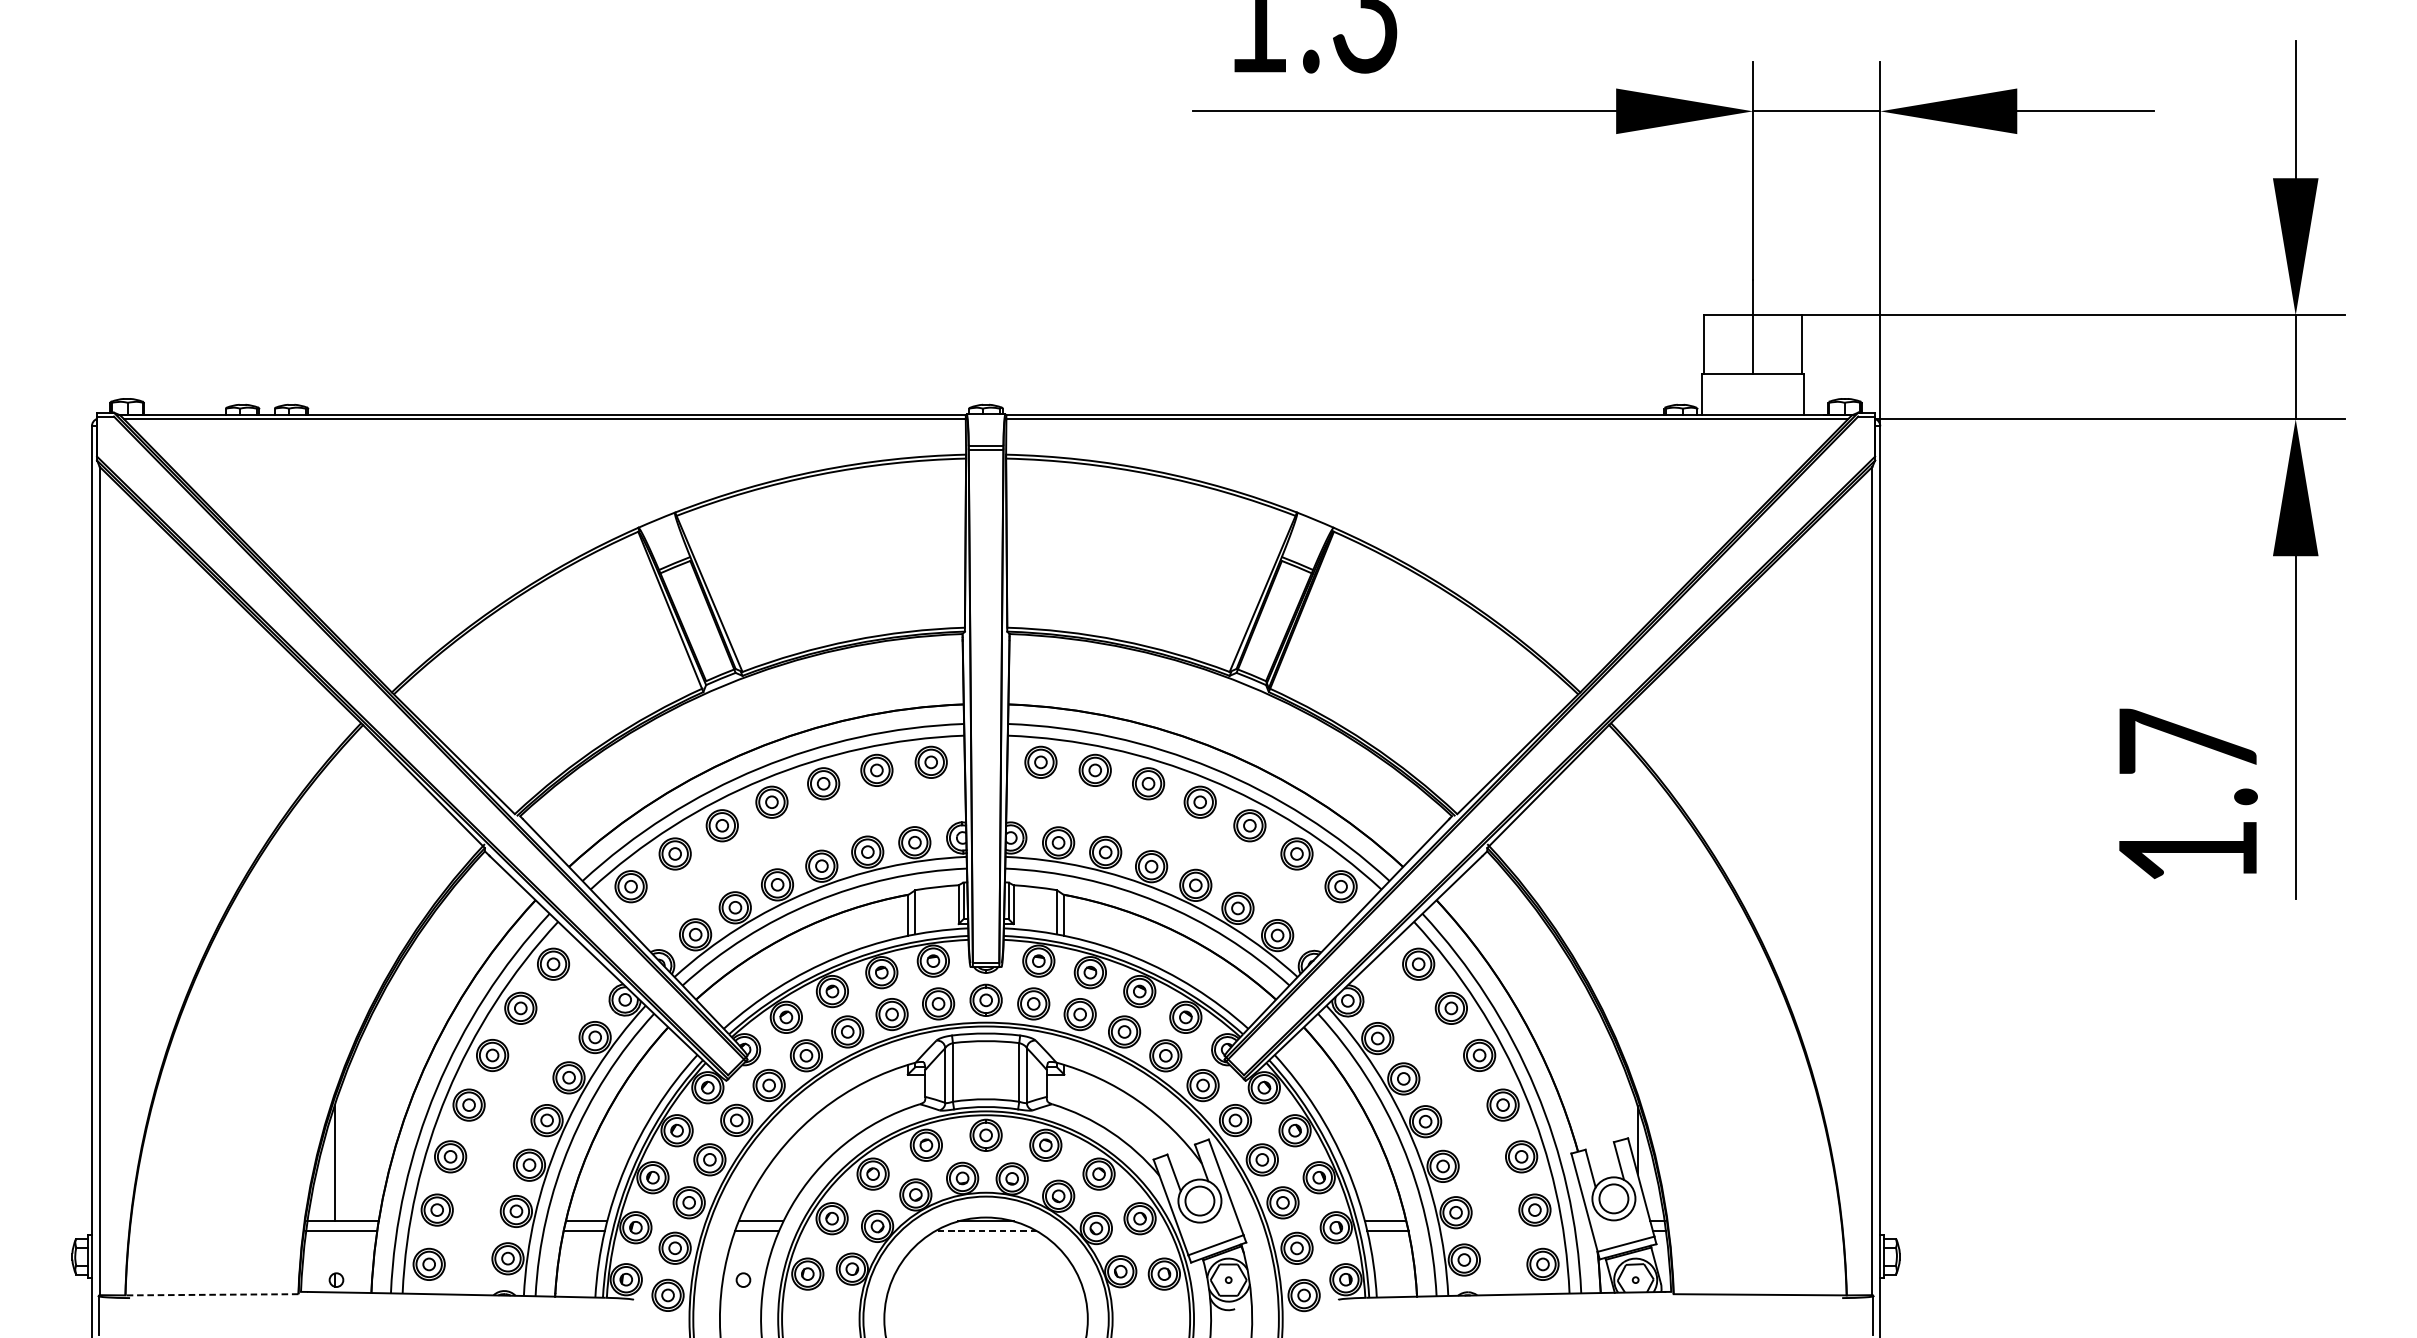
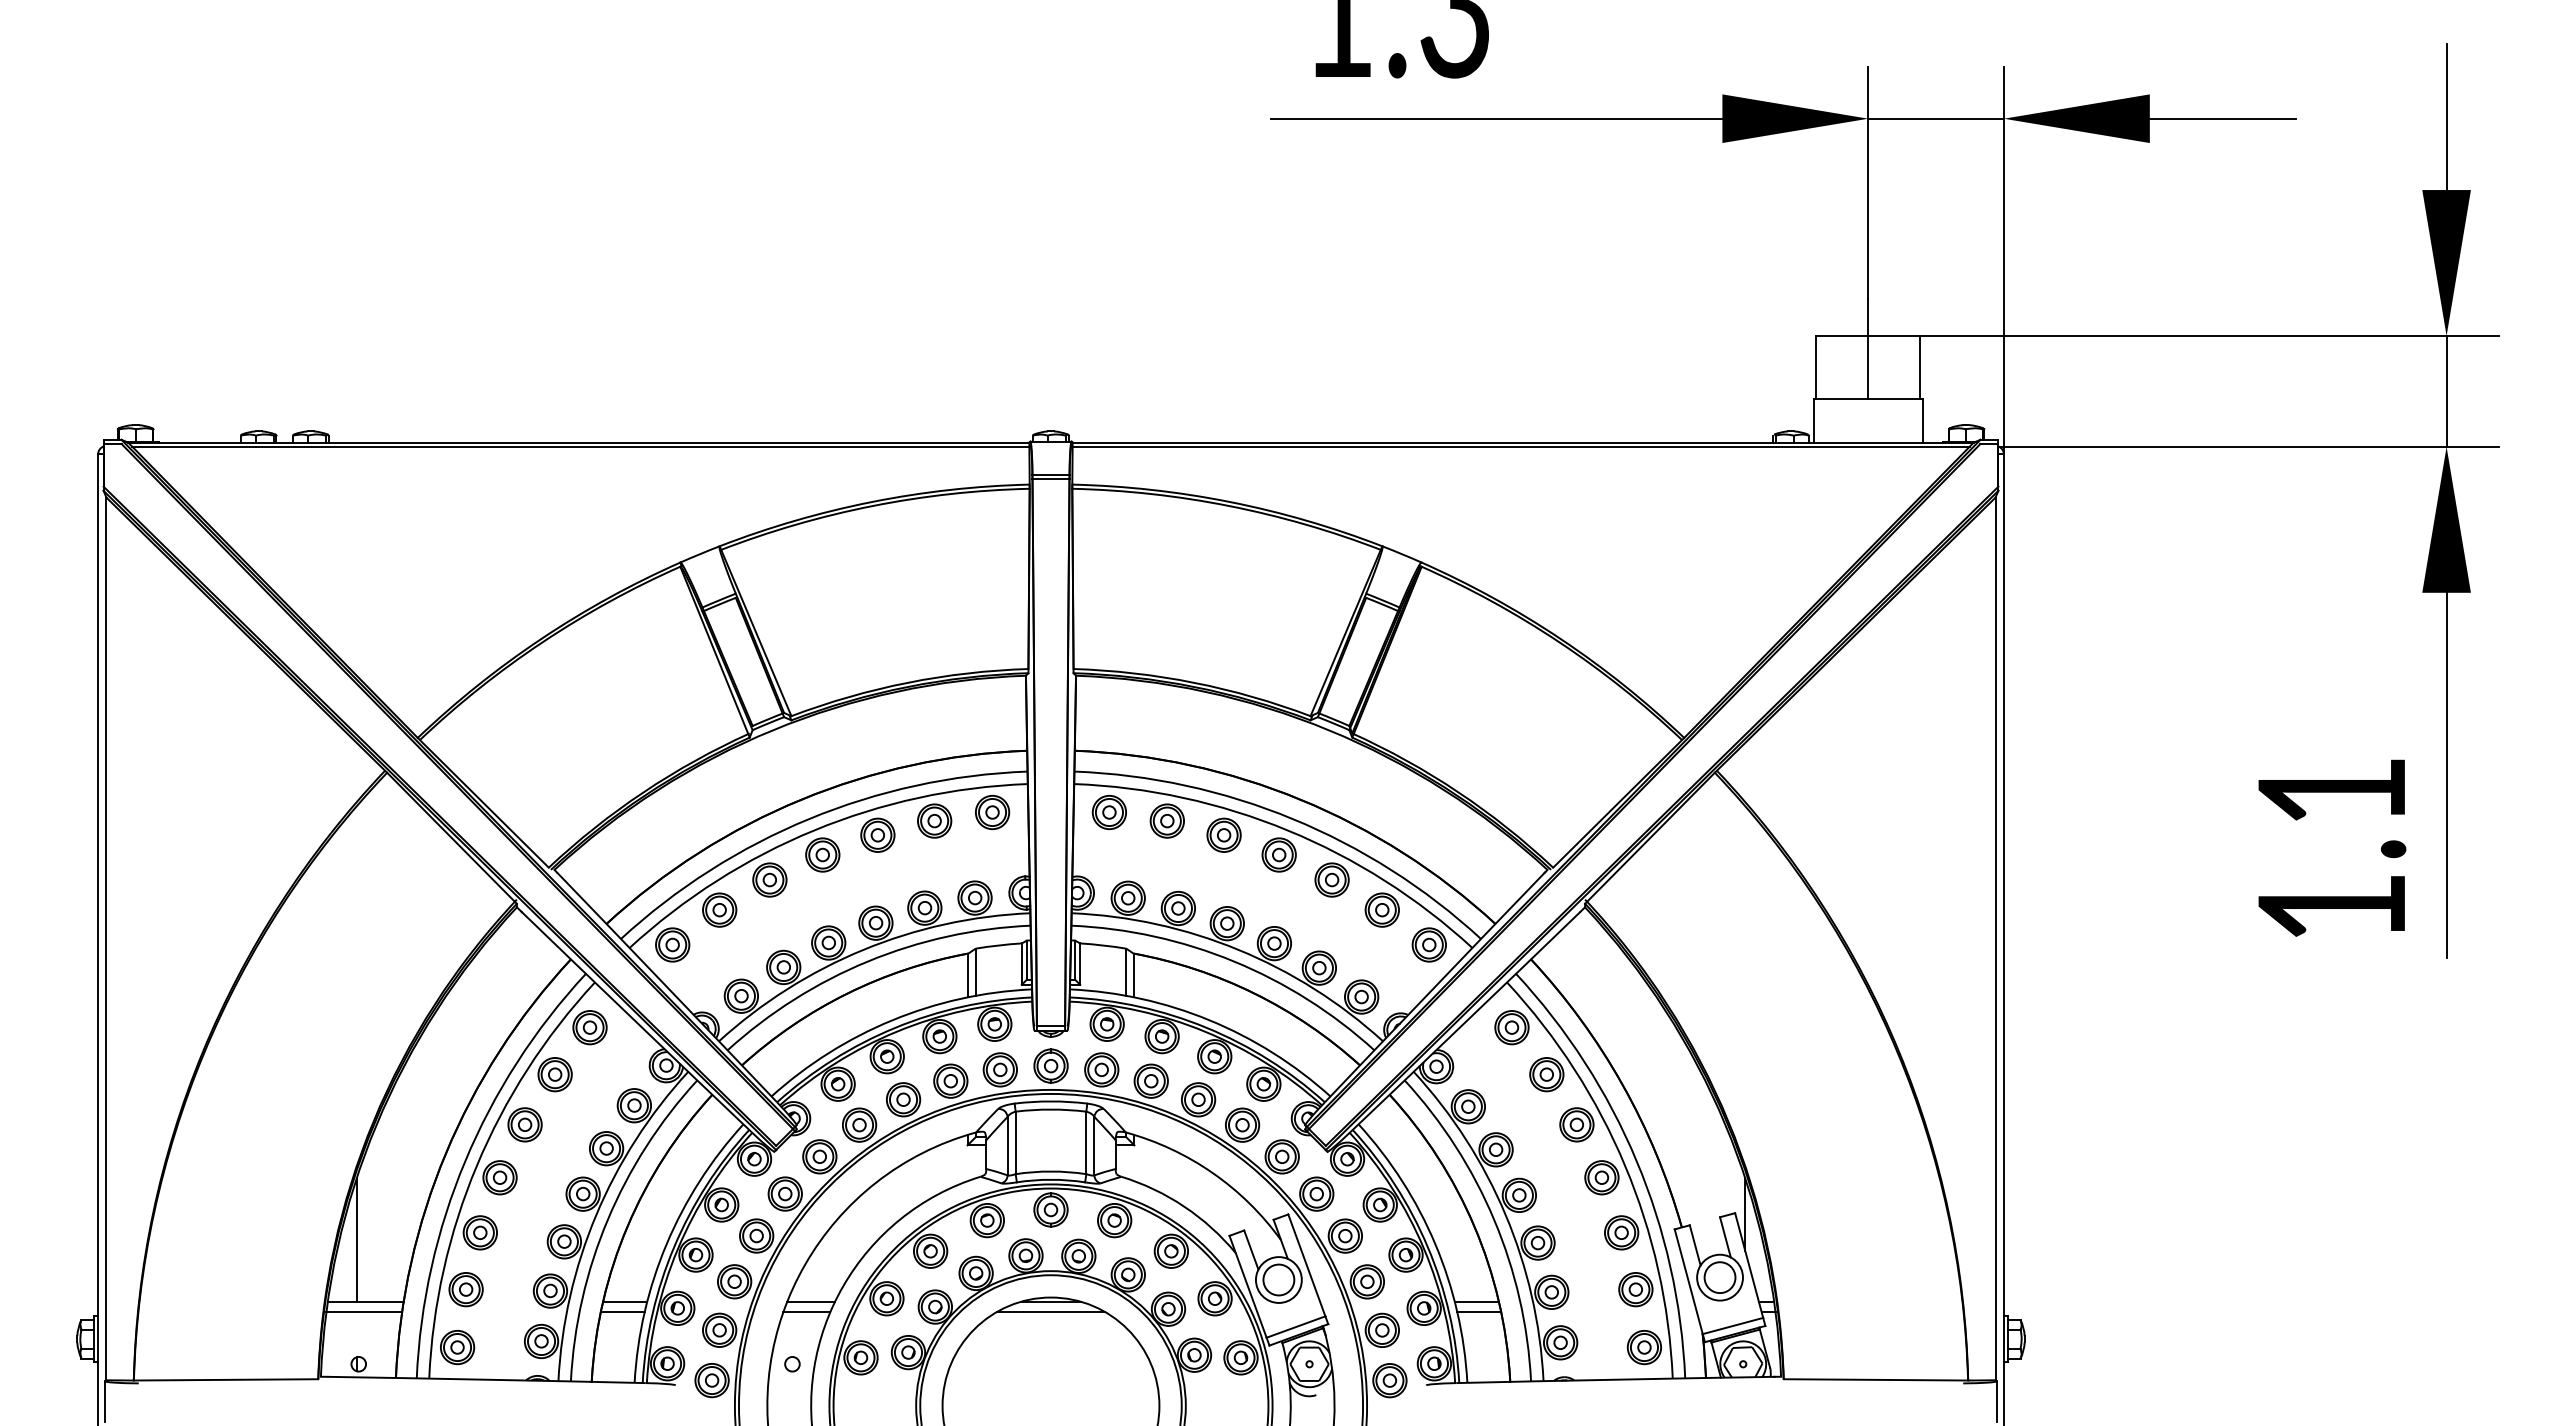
text: (2187, 740) -> (2331, 789), 1.7 -> 1.1
line: (985, 1231) -> (1050, 1312), dashed -> solid
line: (211, 1294) -> (225, 1379), dashed -> solid

